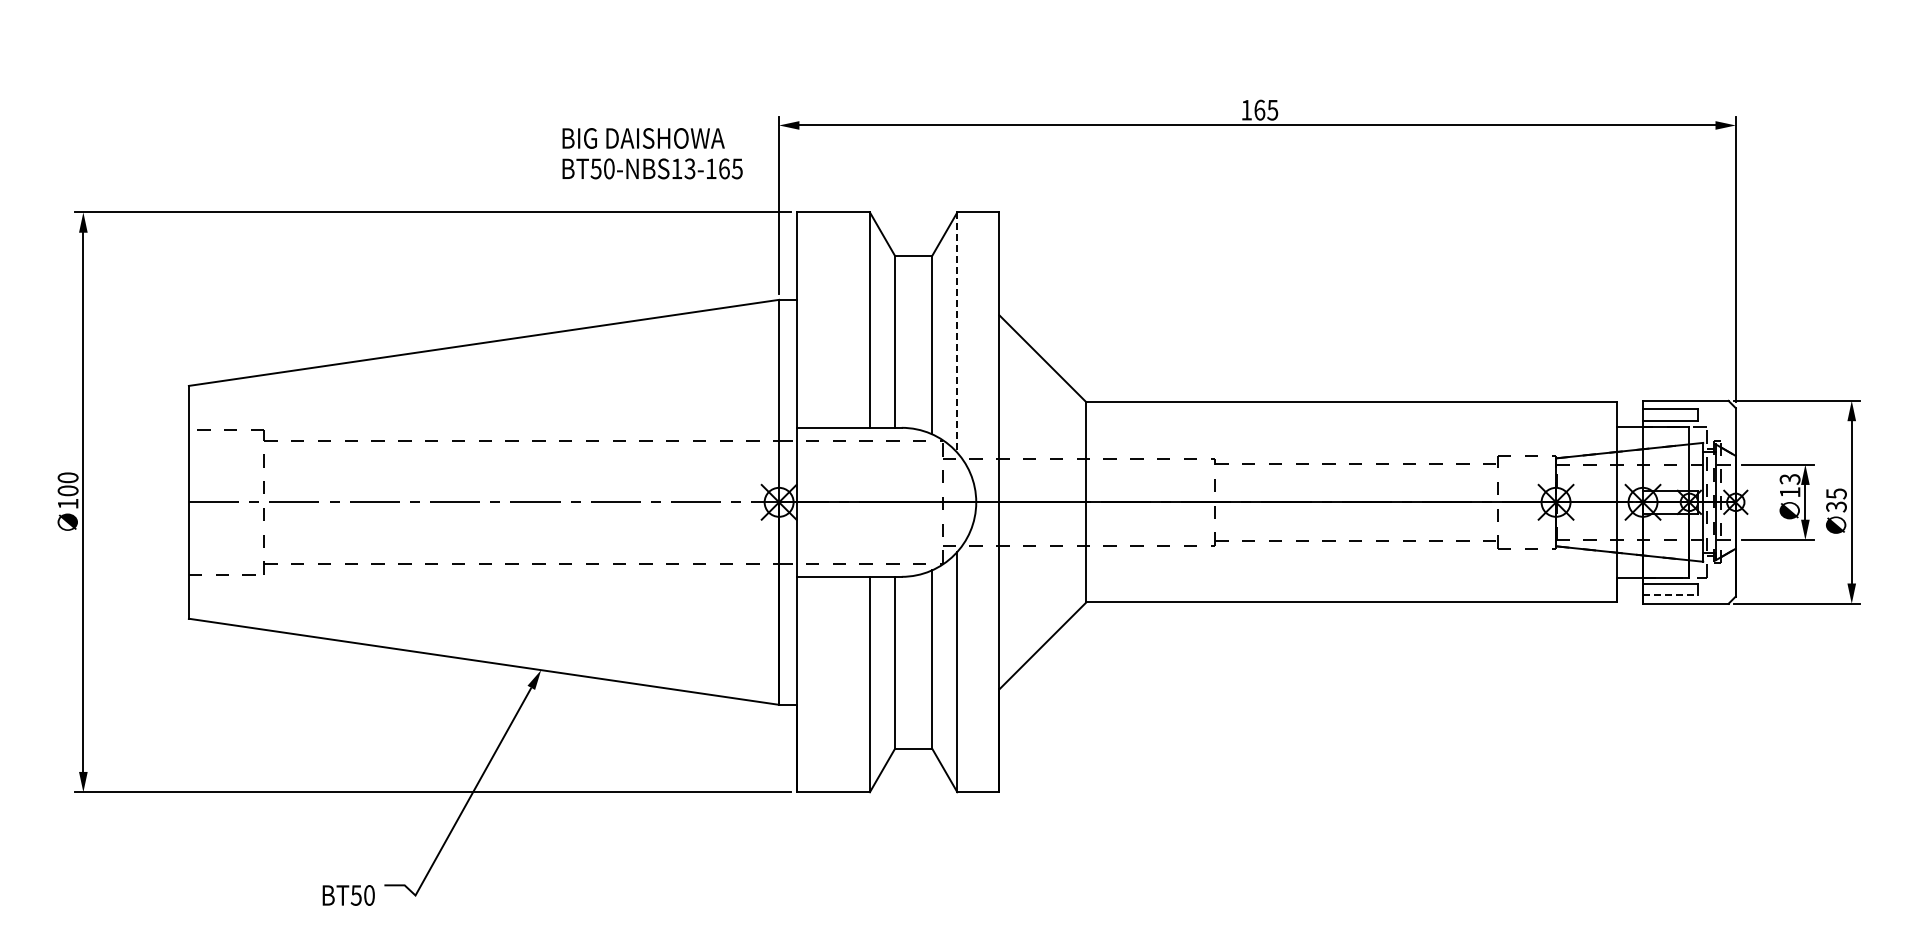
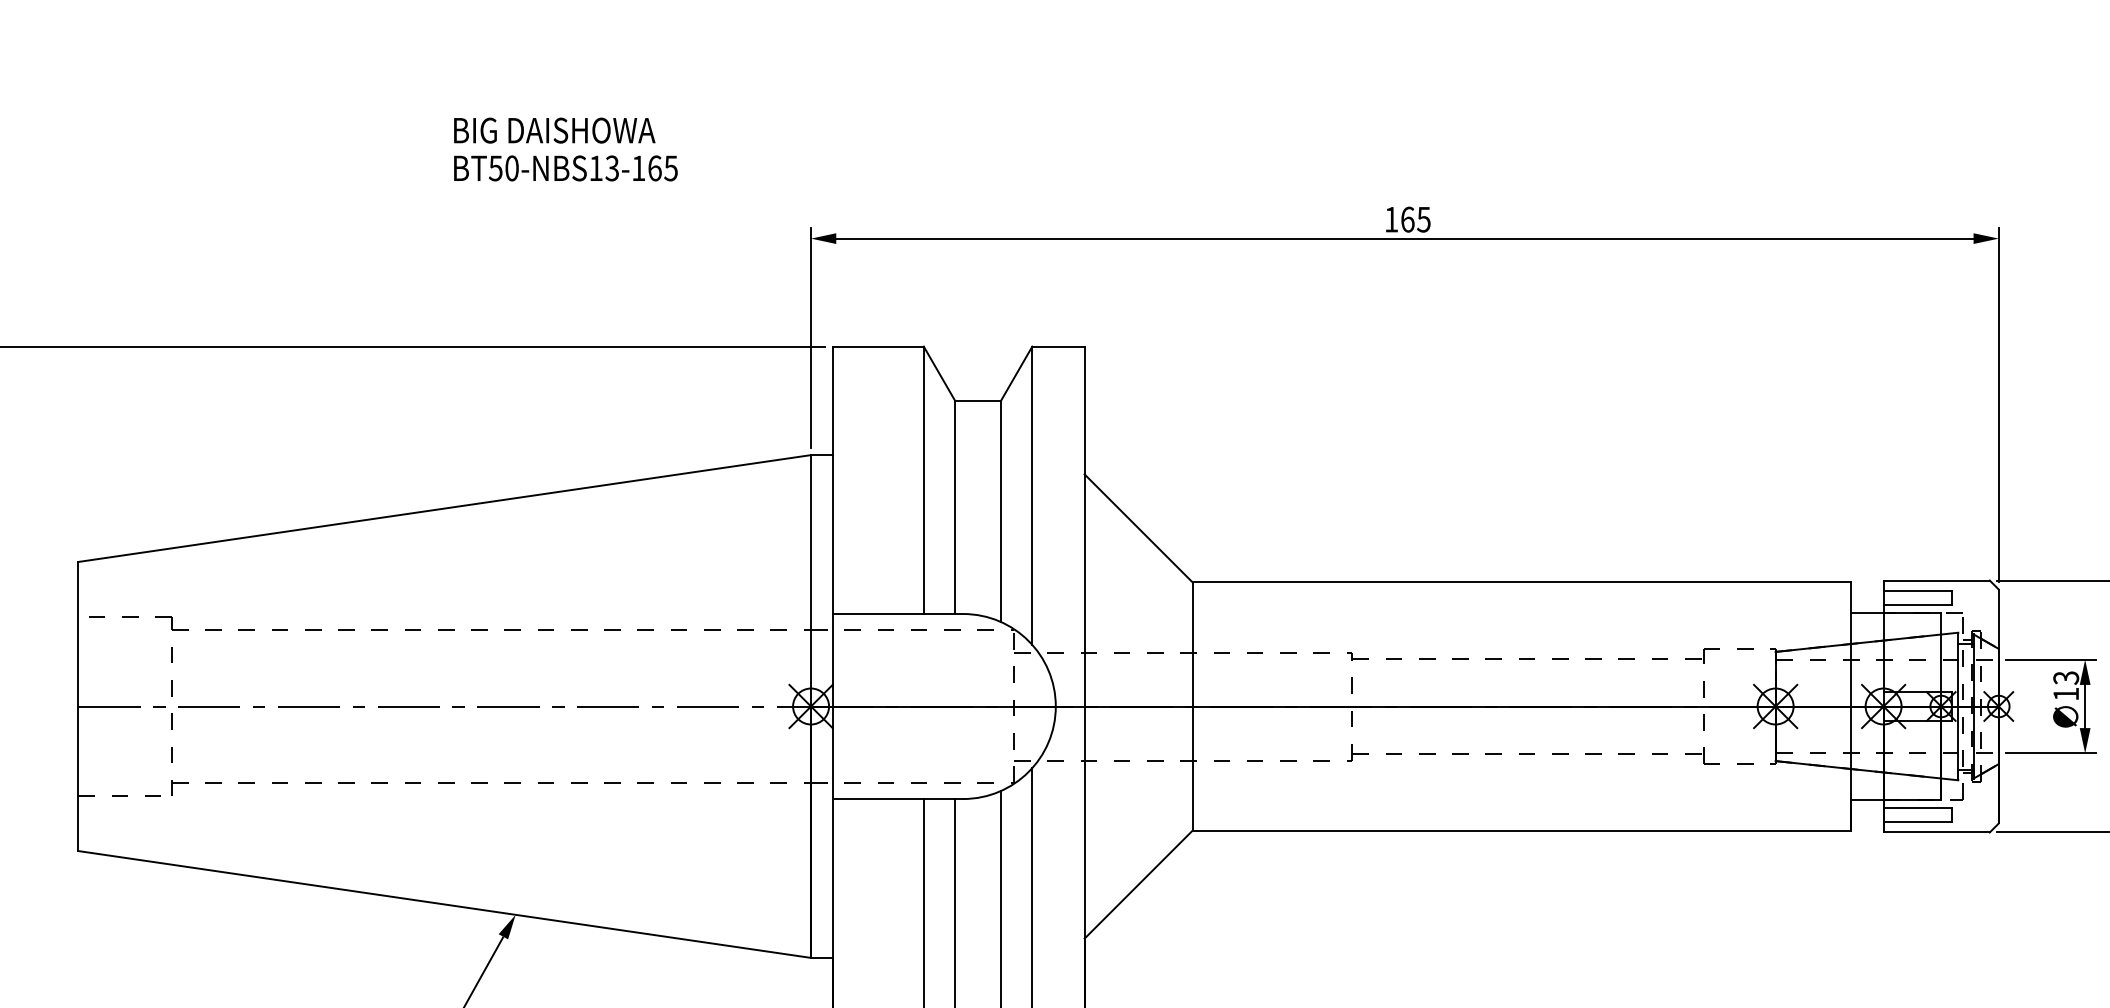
text: (652, 153) -> (565, 149), moved
line: (957, 333) -> (1032, 496), dashed -> solid
line: (1670, 595) -> (1917, 822), dashed -> solid

